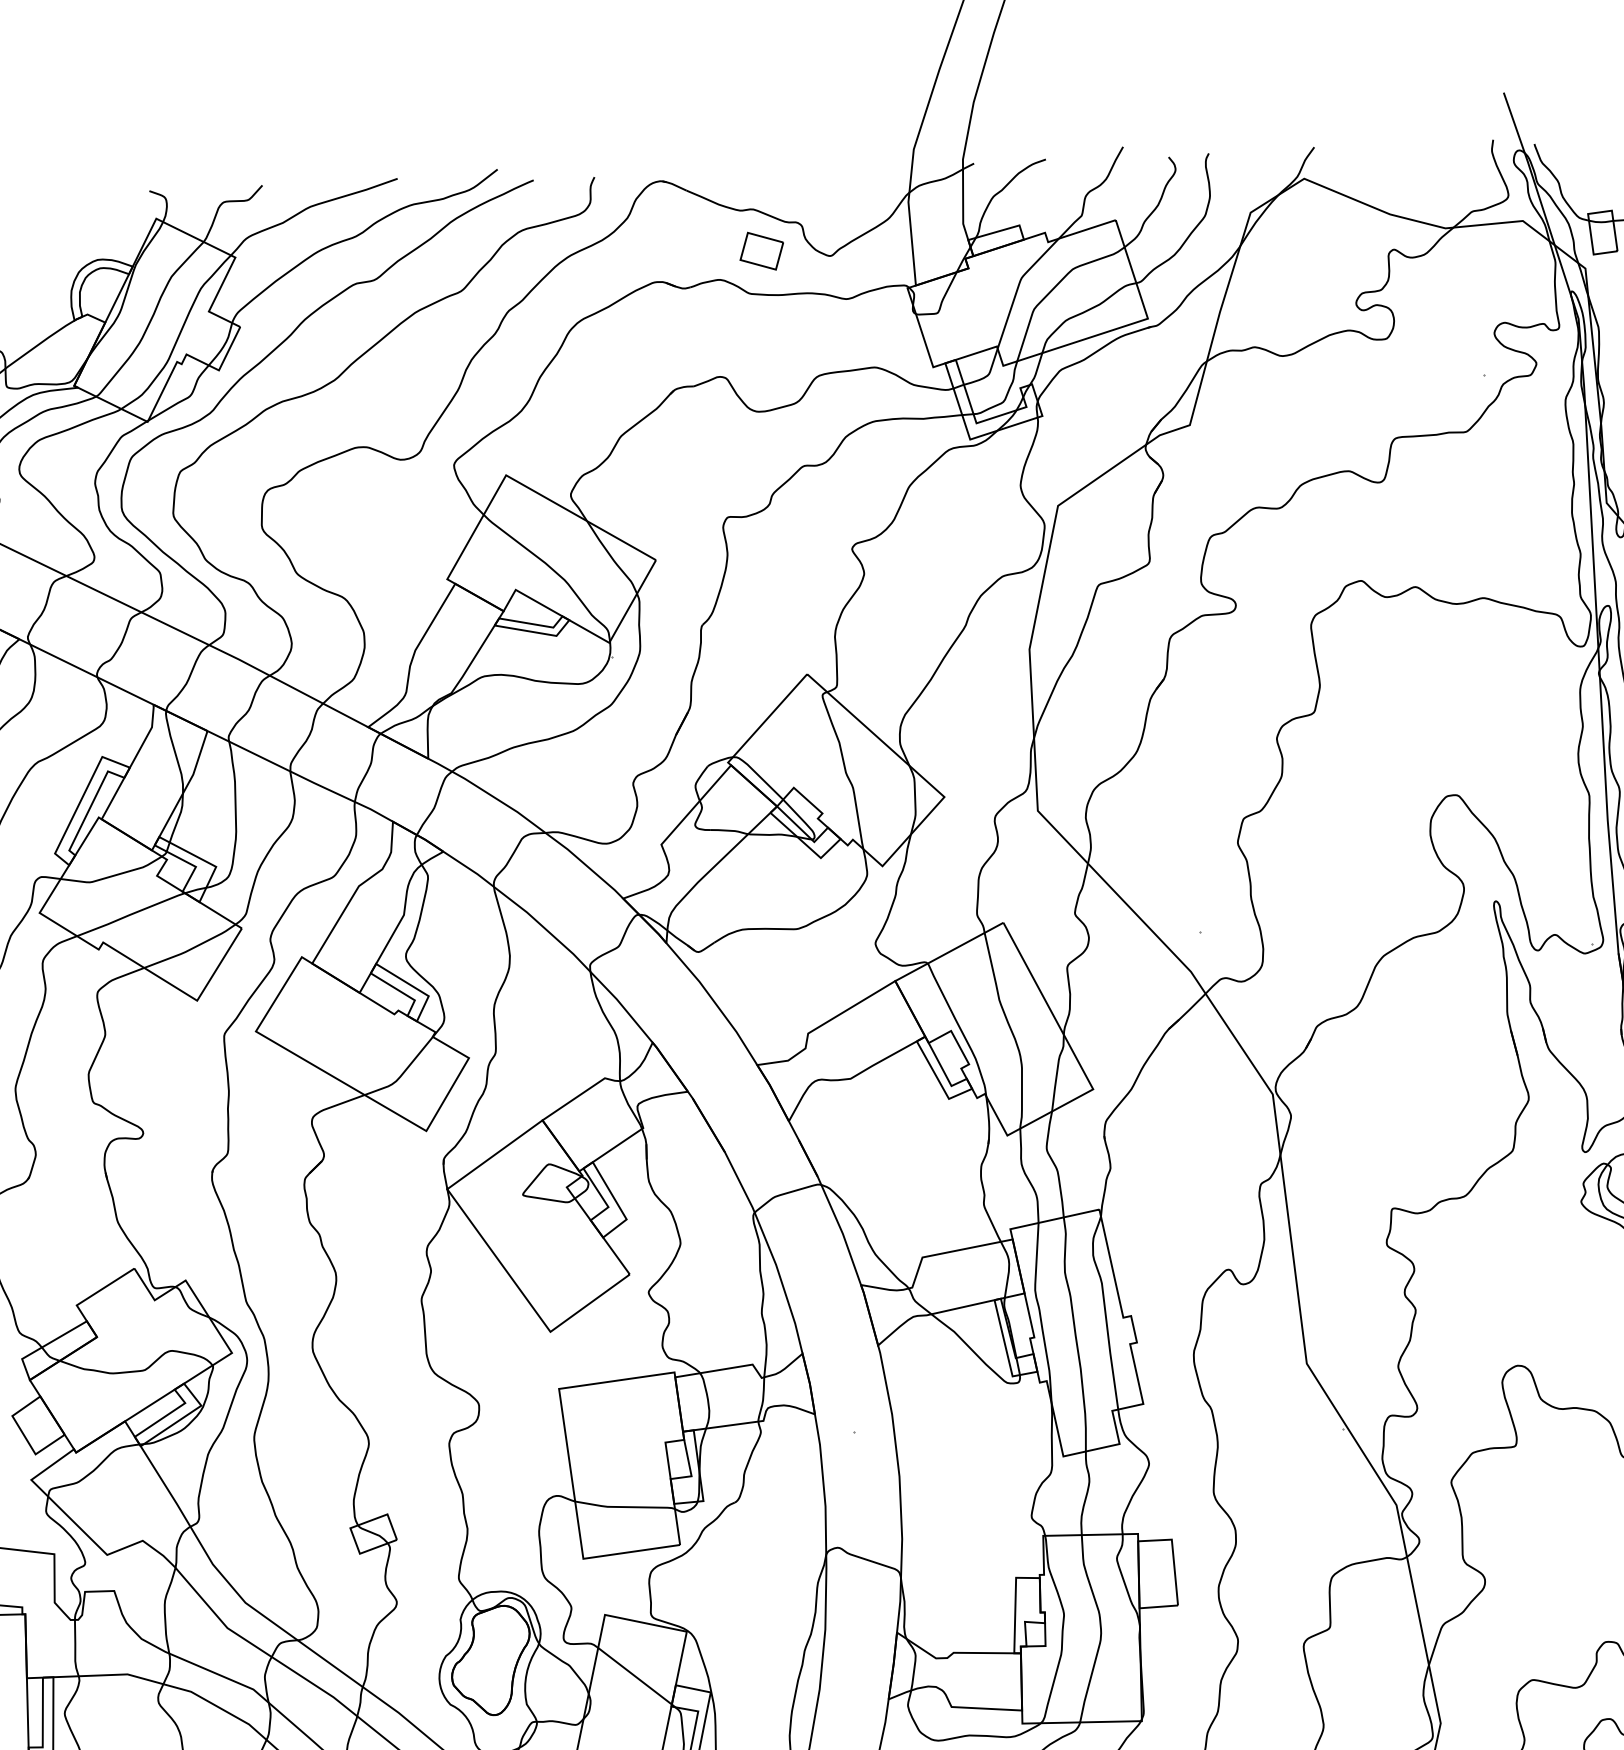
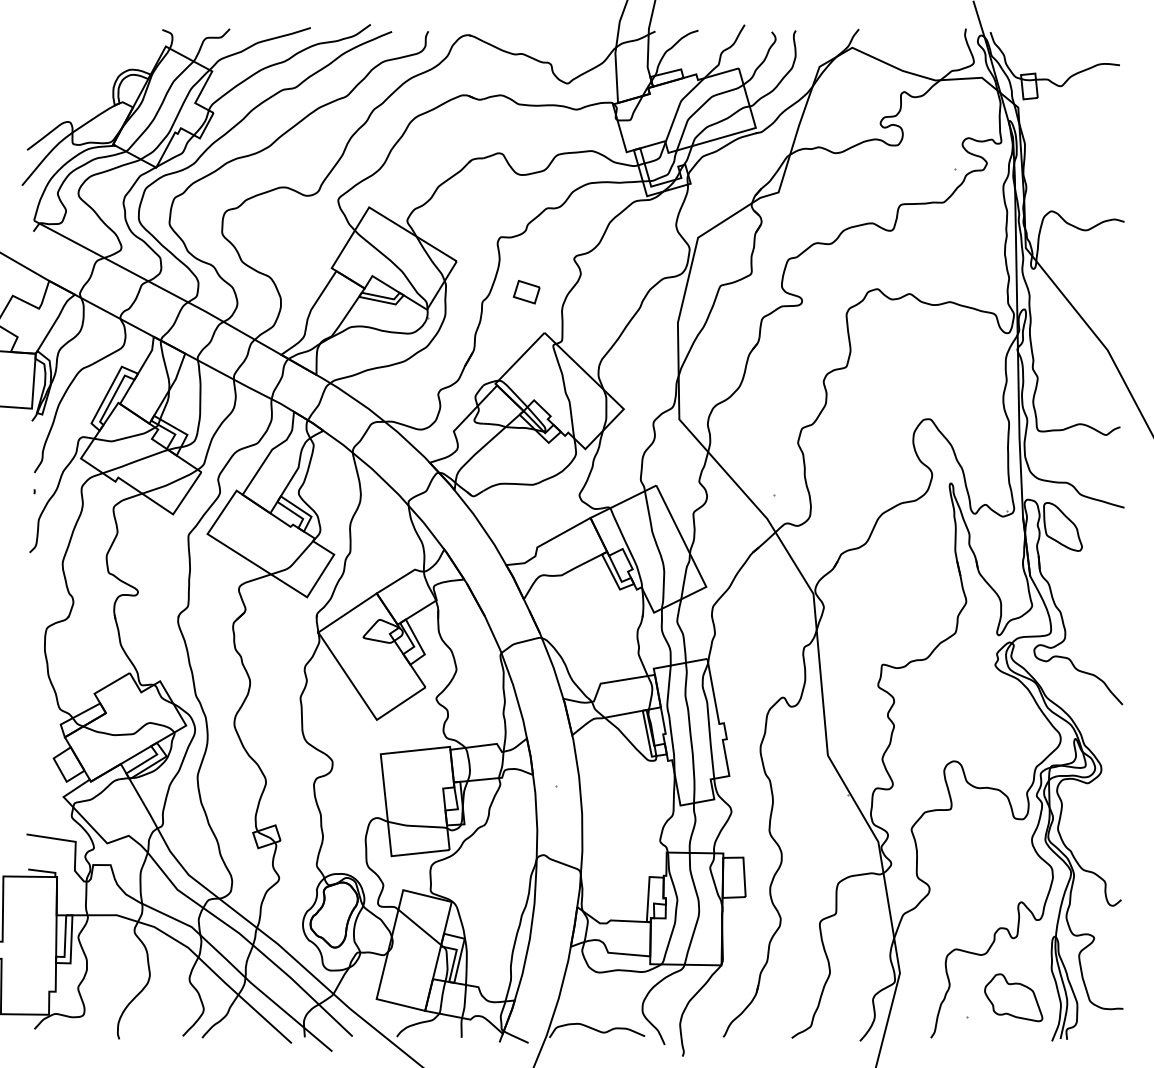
part: (761, 250) -> (526, 291), moved

